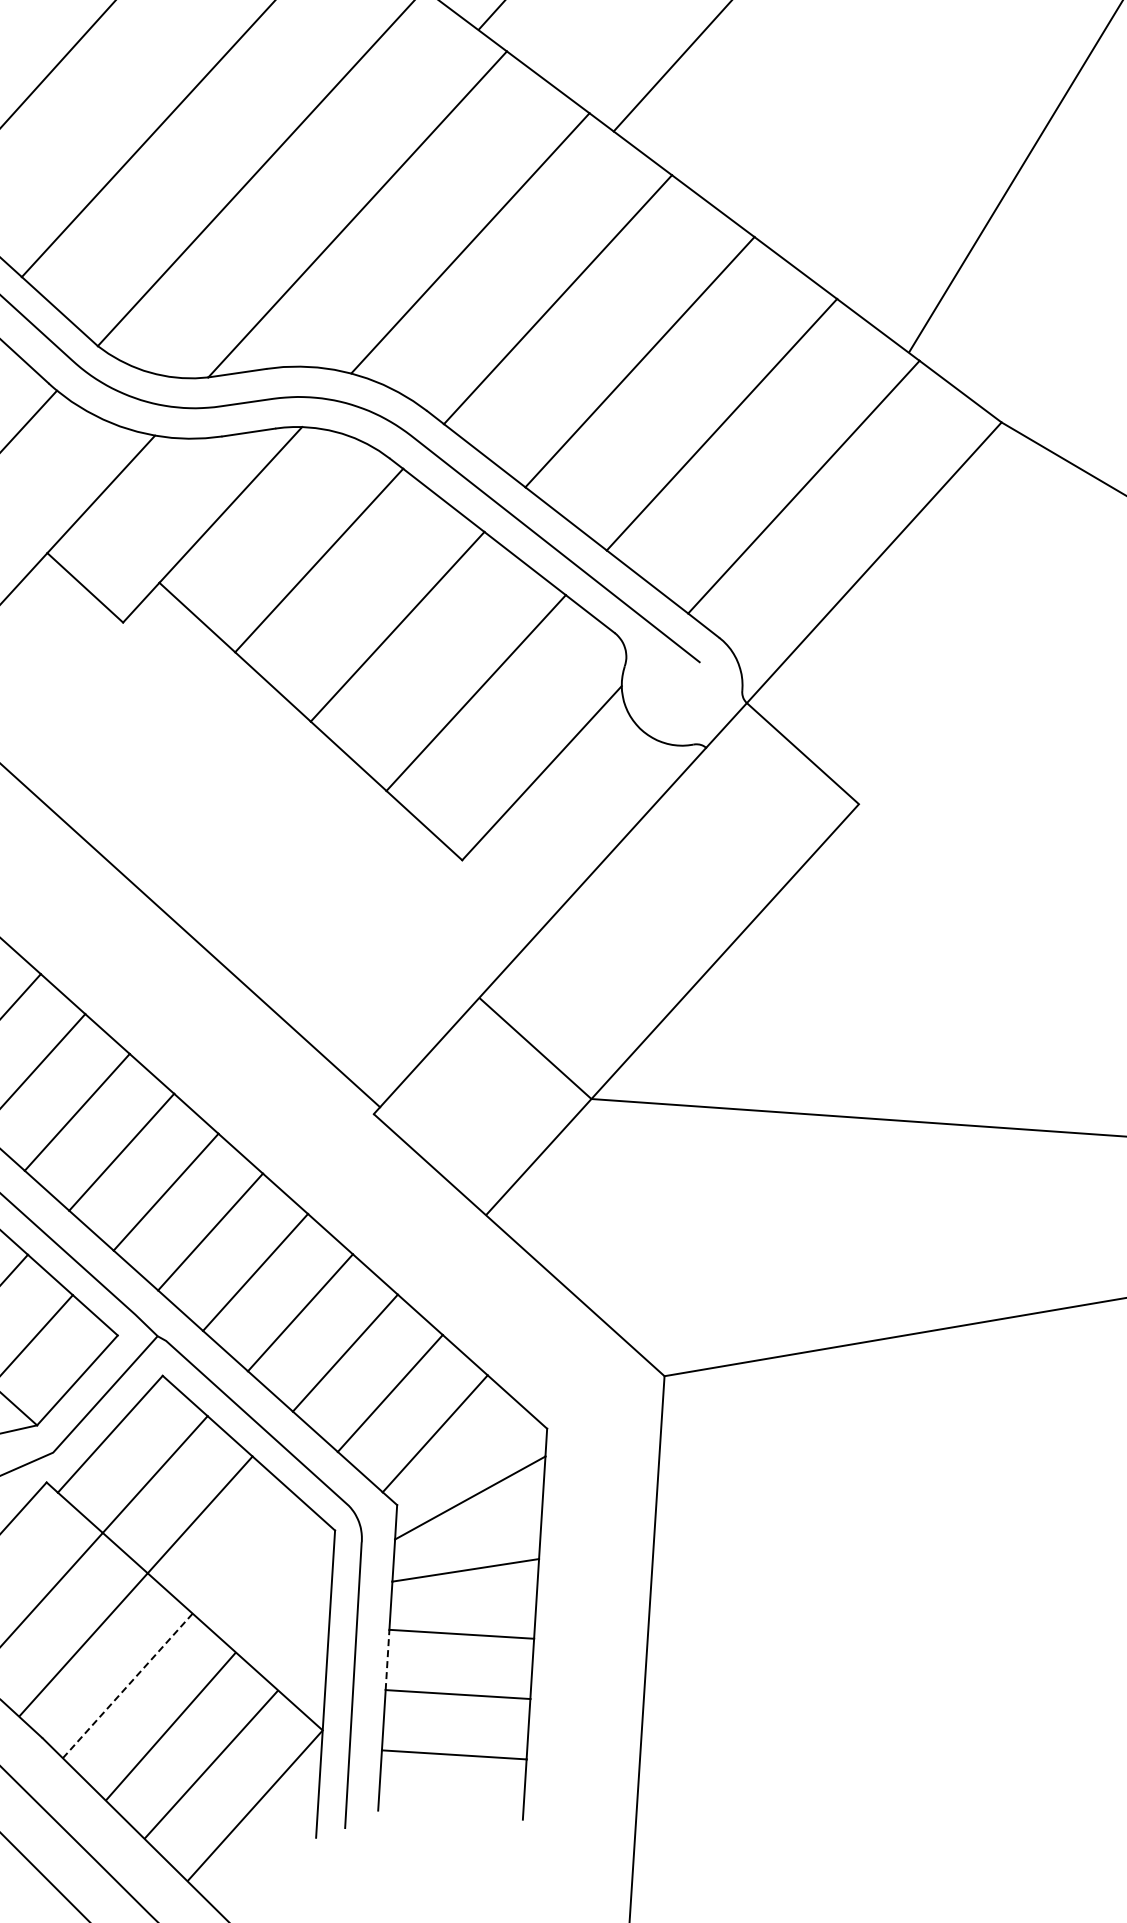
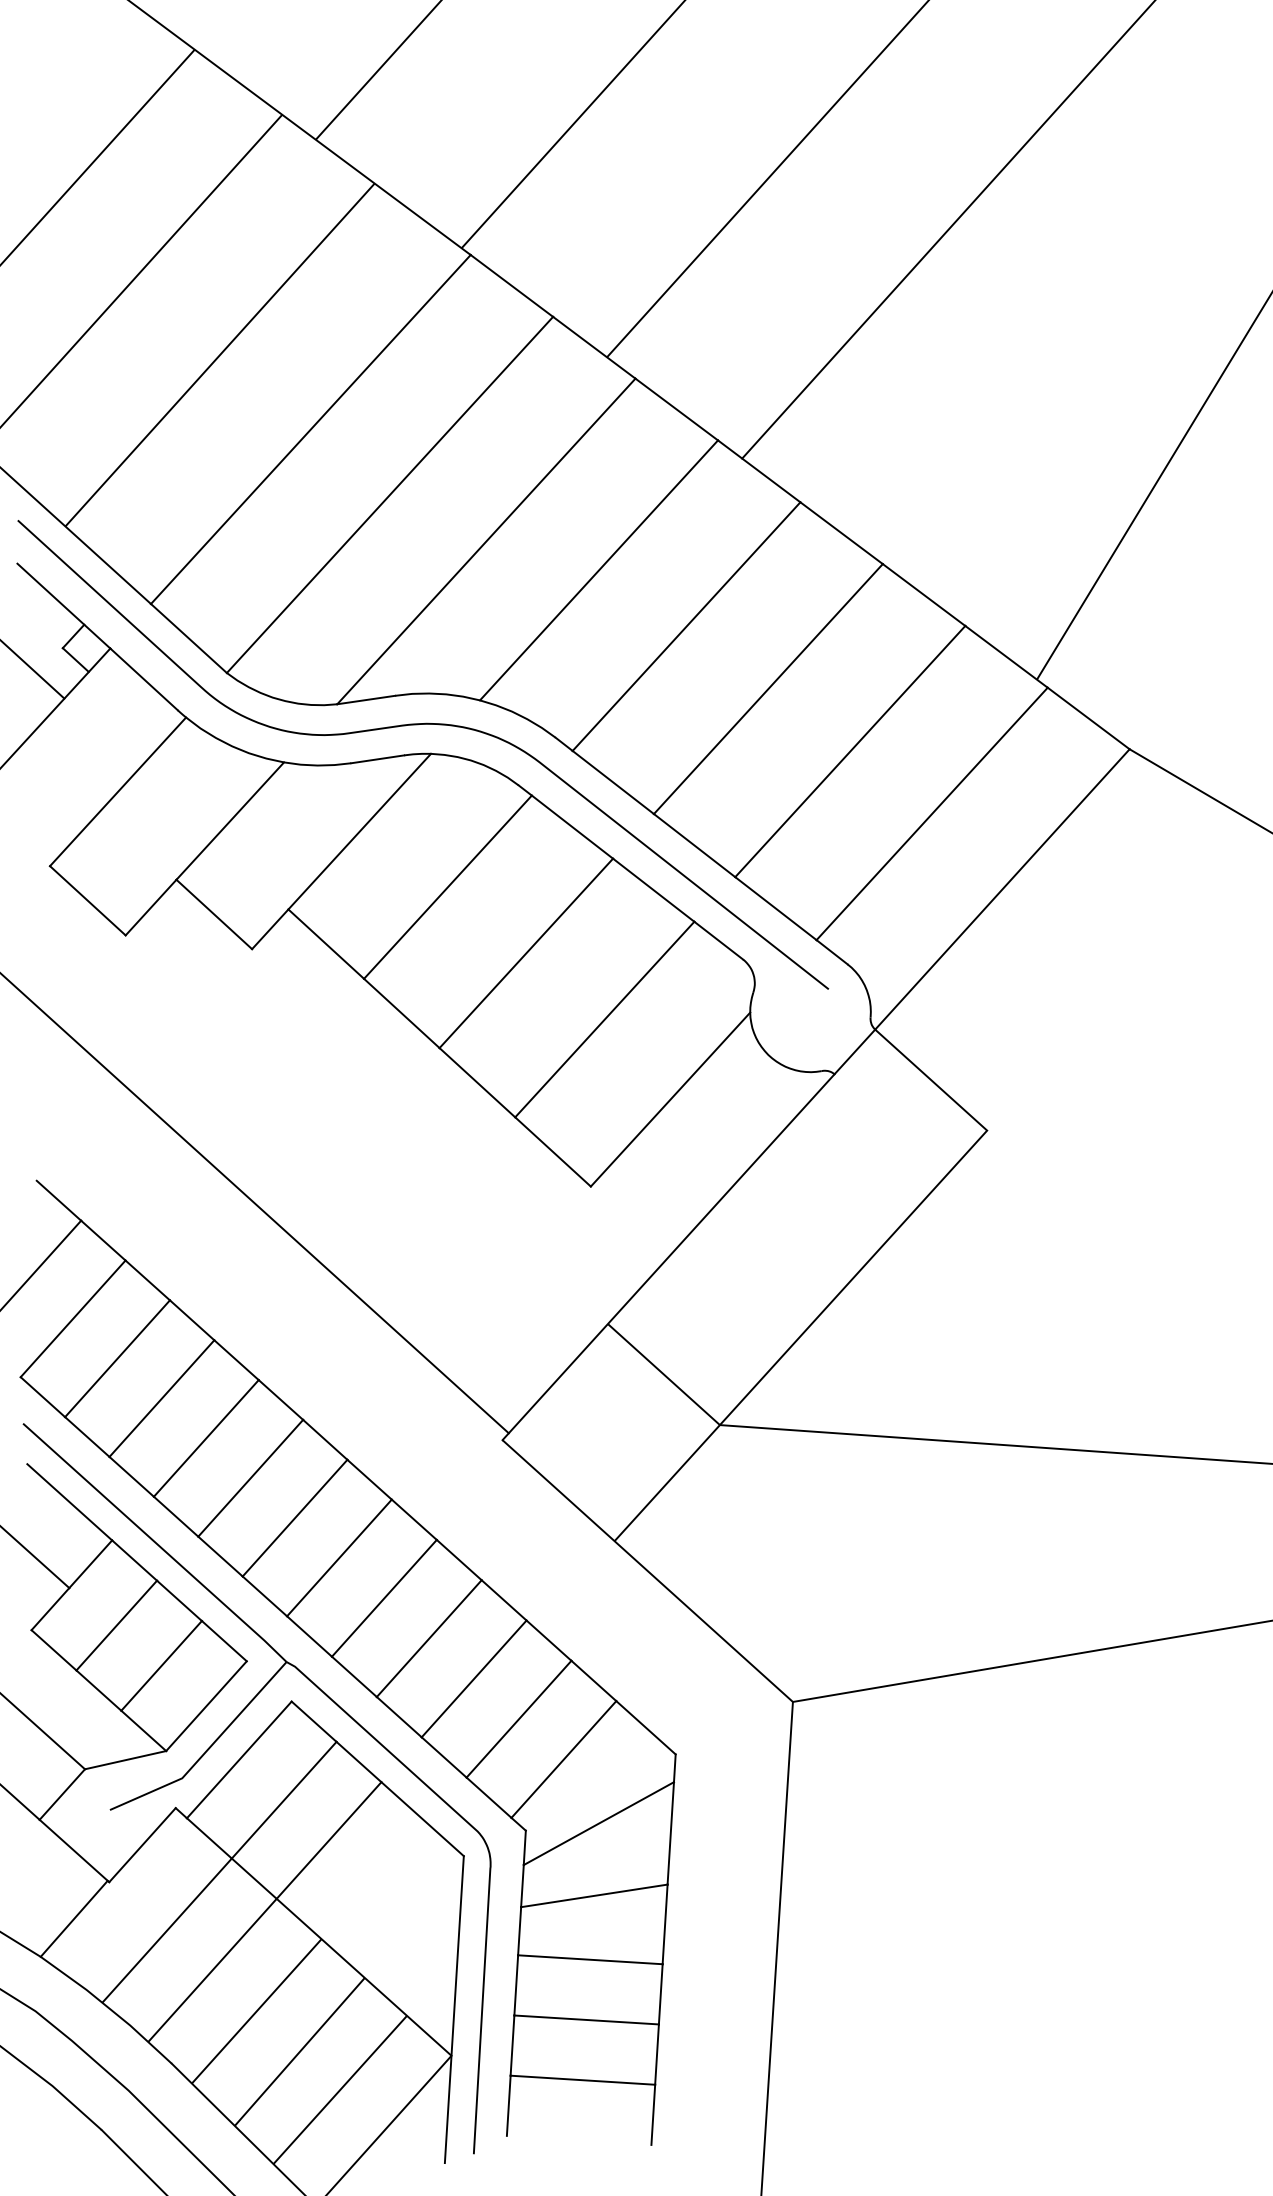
line: (387, 1659) -> (516, 1984), dashed -> solid
line: (128, 1685) -> (257, 2010), dashed -> solid

